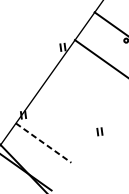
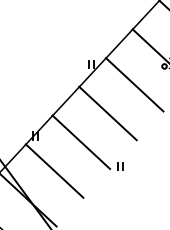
line: (82, 87) -> (107, 113), added
line: (63, 114) -> (81, 141), added
line: (43, 143) -> (54, 171), dashed -> solid

